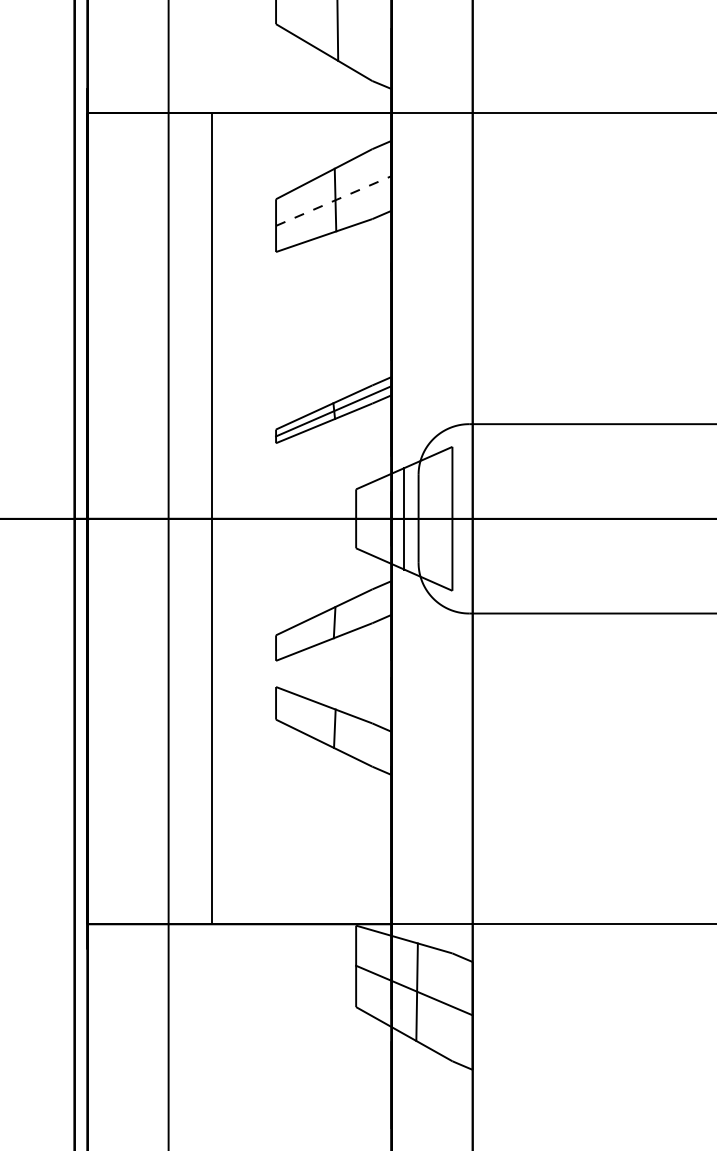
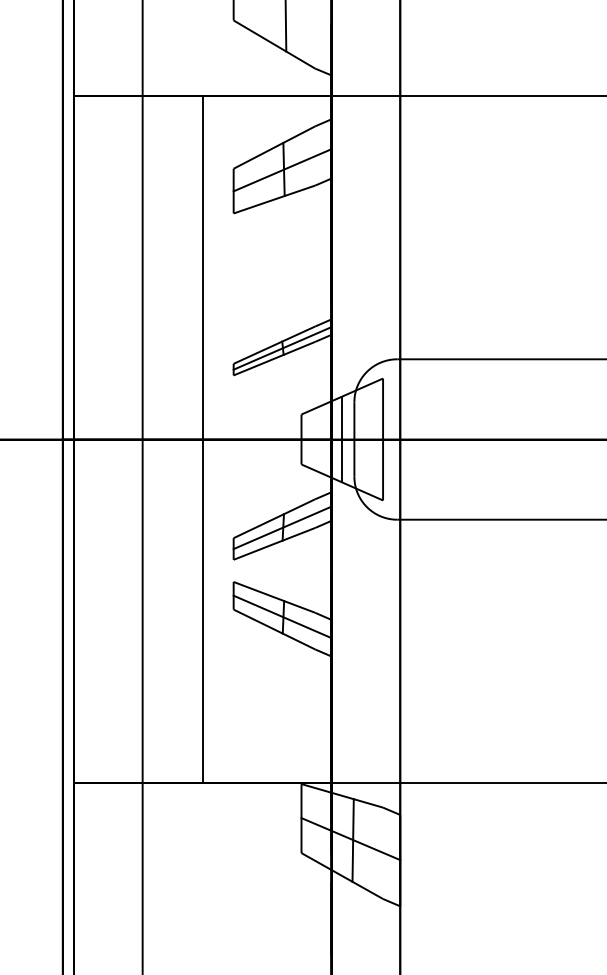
line: (334, 201) -> (283, 170), dashed -> solid
line: (212, 518) -> (202, 439), moved
line: (333, 622) -> (282, 527), added
line: (333, 727) -> (282, 616), added

